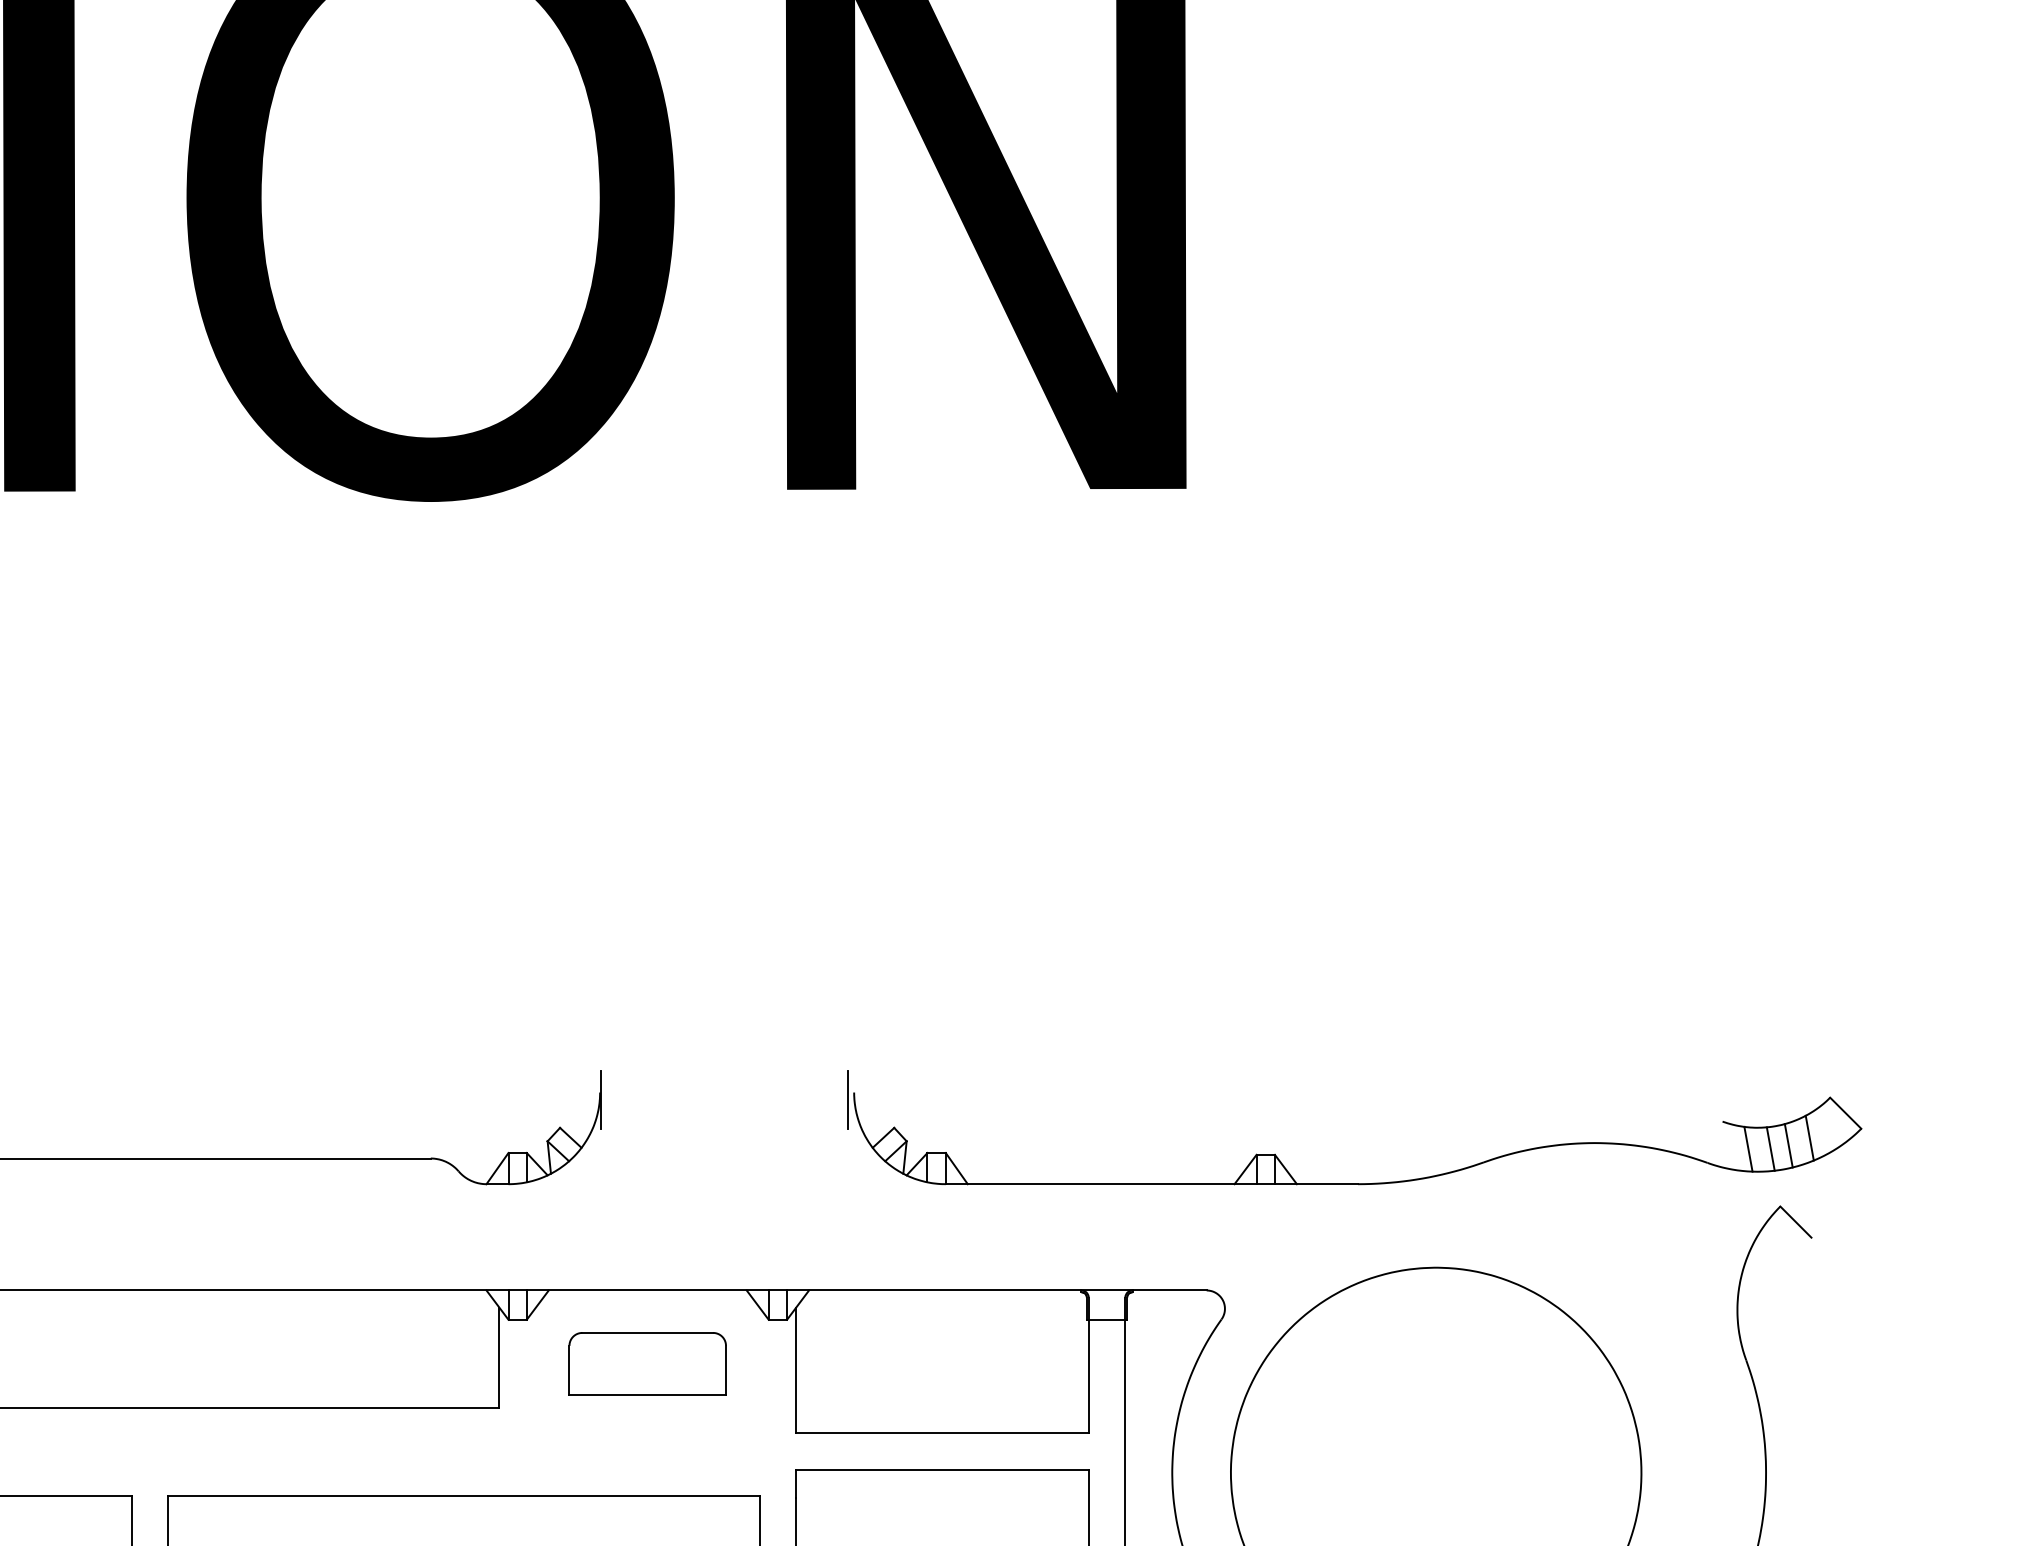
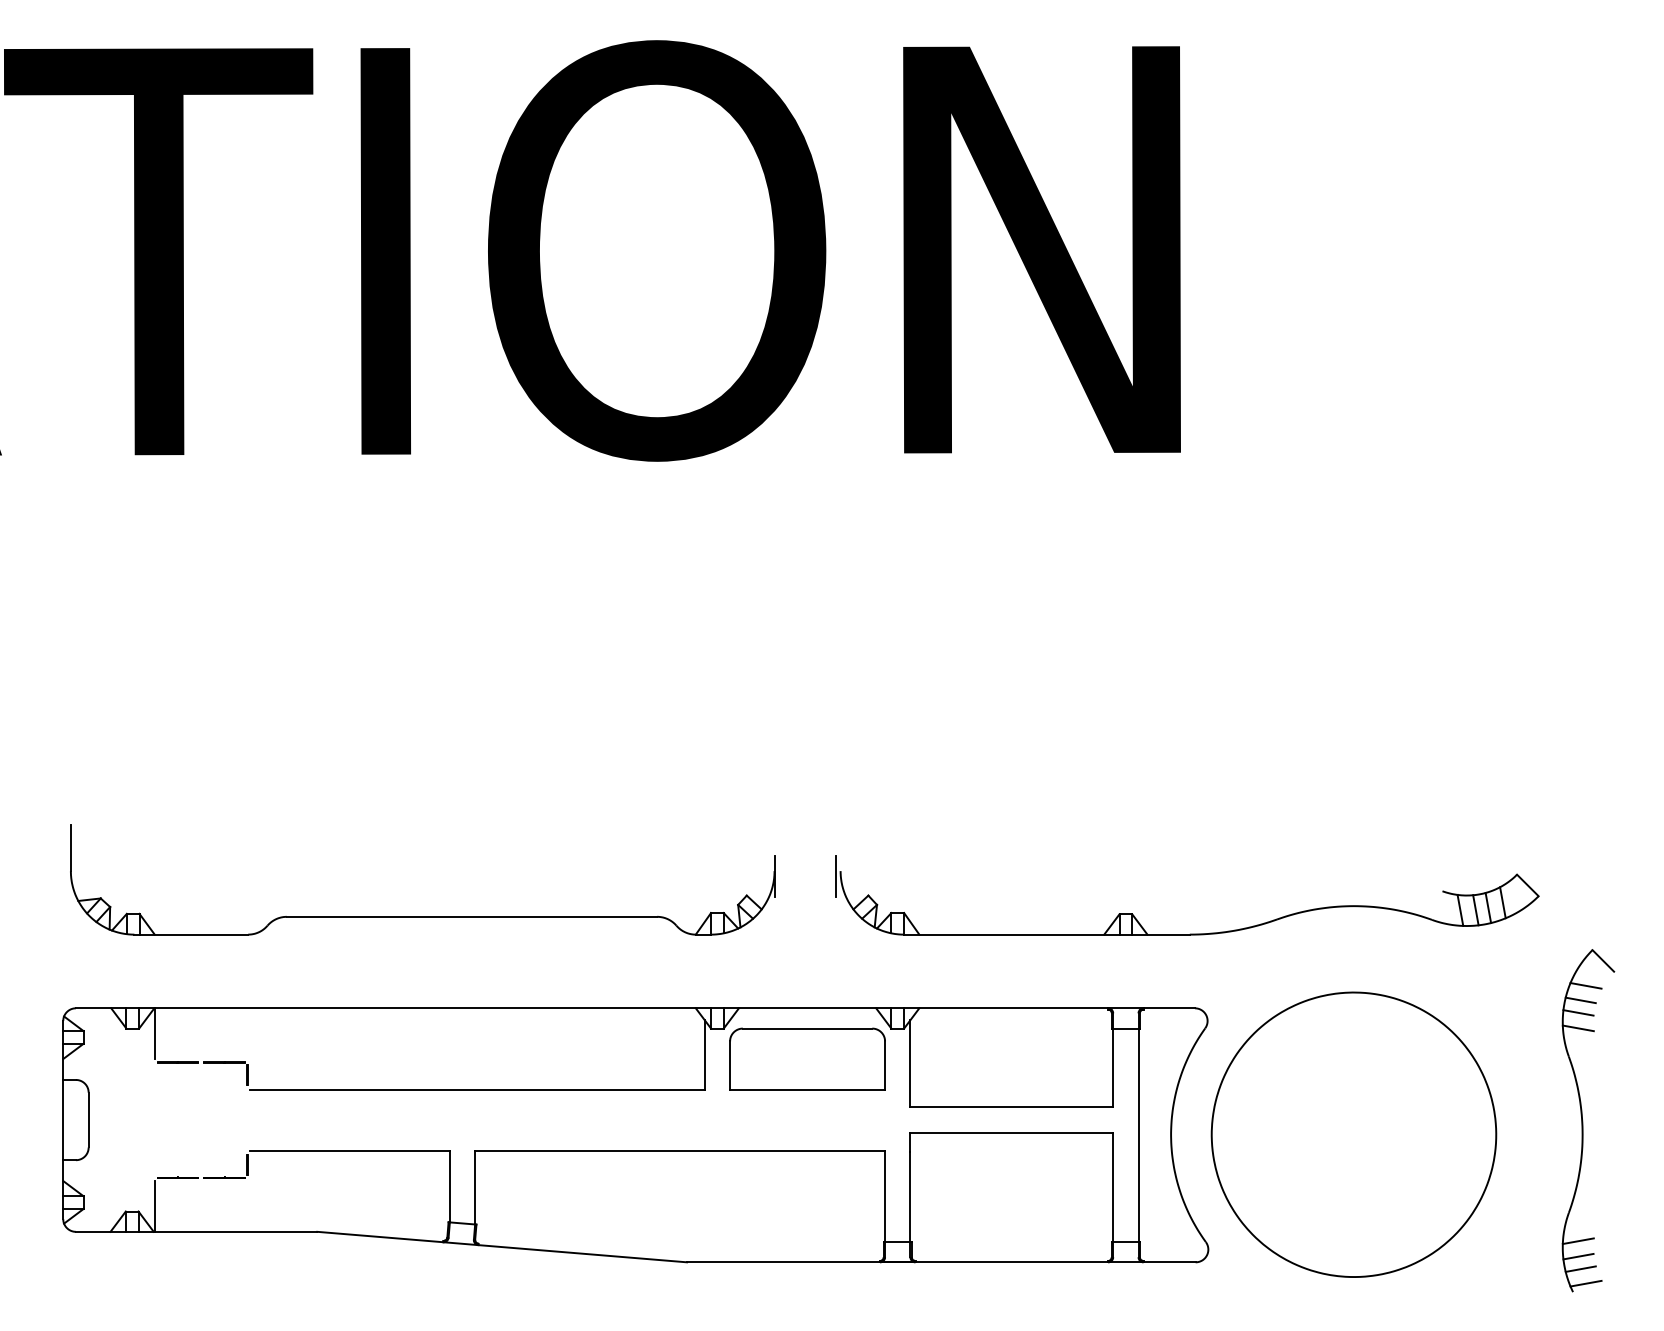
part: (1359, 1182) -> (1190, 933), moved
line: (1770, 1257) -> (1585, 985), added
line: (1763, 1279) -> (1580, 1000), added
line: (1760, 1296) -> (1578, 1012), added
line: (1758, 1319) -> (1577, 1028), added
part: (647, 1362) -> (807, 1058), size x1.43

